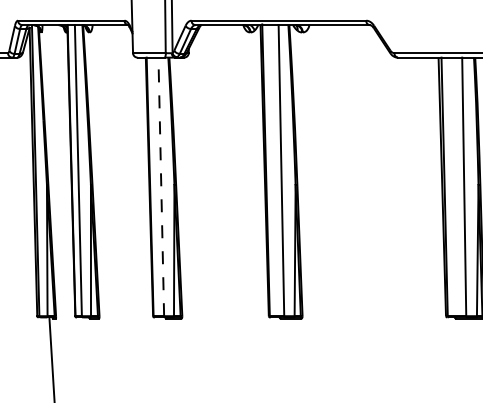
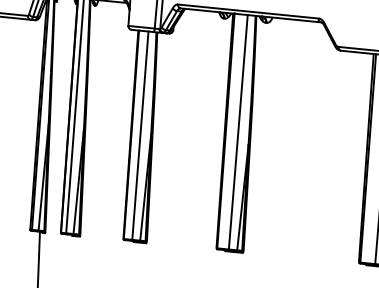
line: (161, 186) -> (140, 135), dashed -> solid

